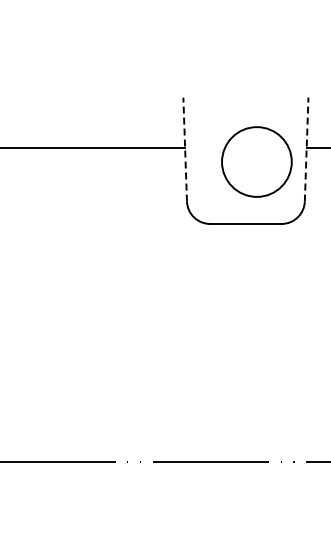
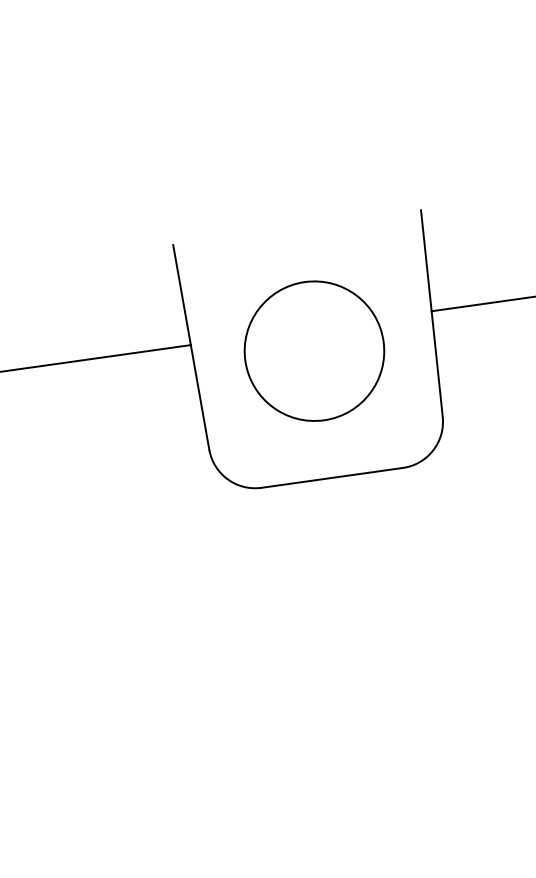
line: (185, 149) -> (191, 347), dashed -> solid
line: (306, 149) -> (431, 313), dashed -> solid
circle: (256, 161) -> (313, 350), moved

